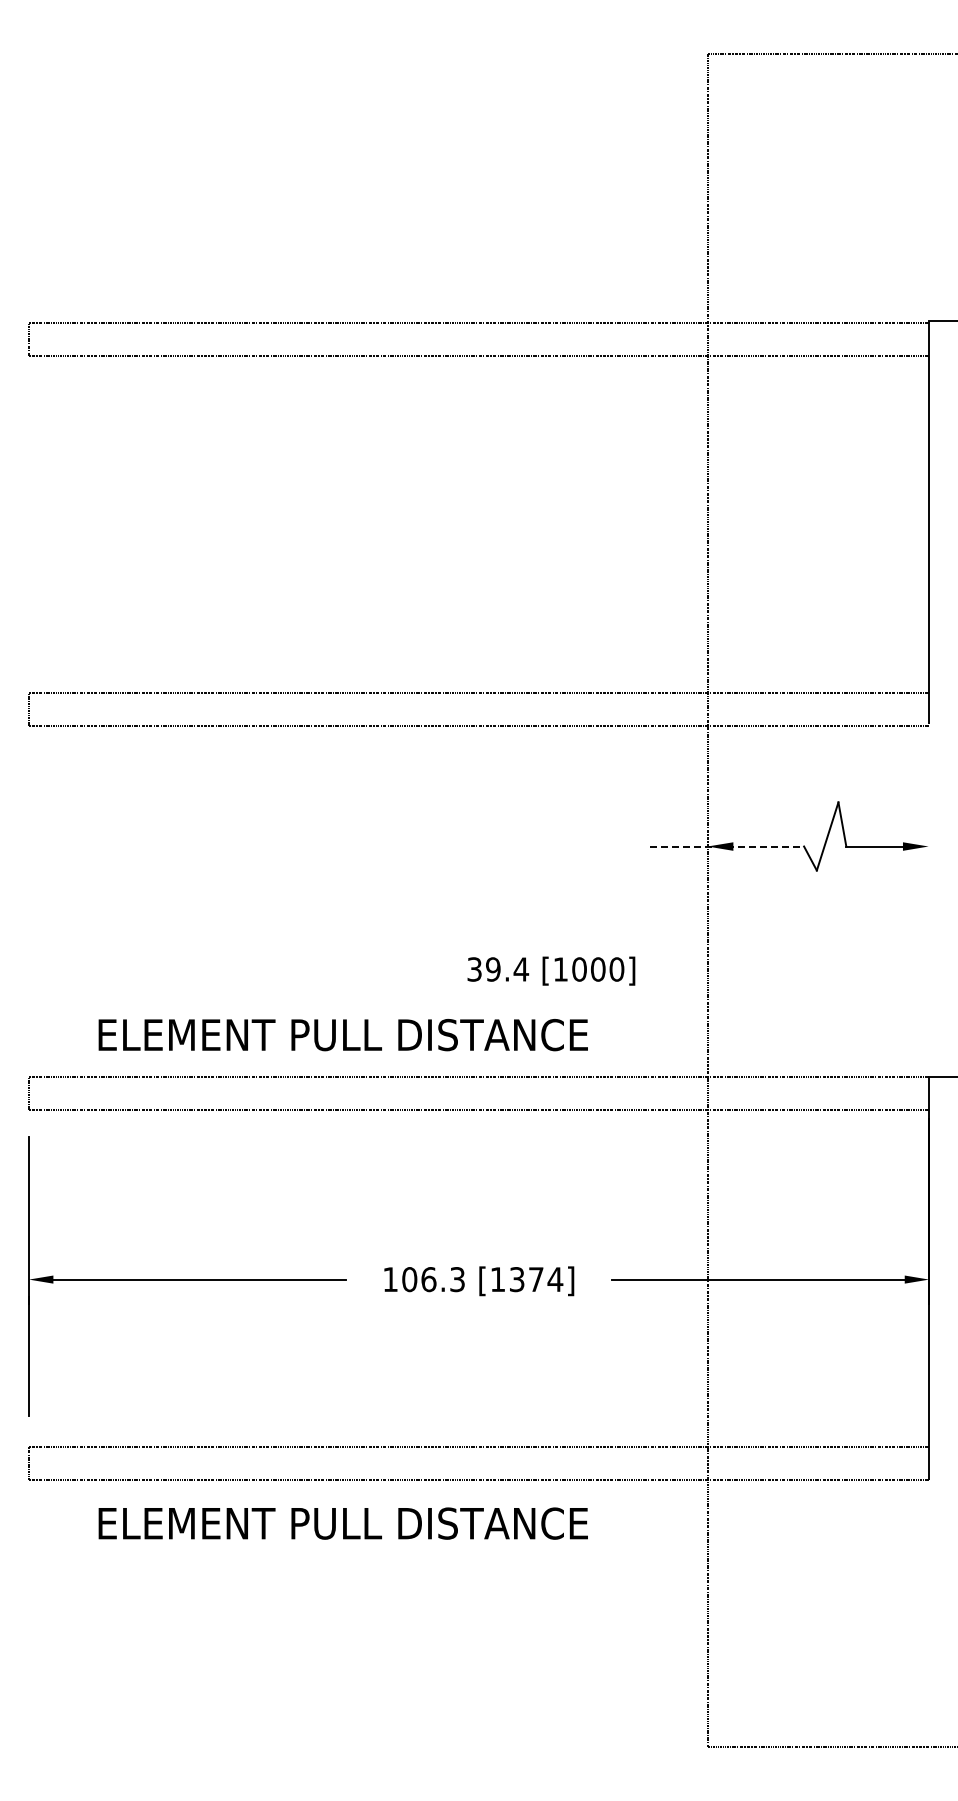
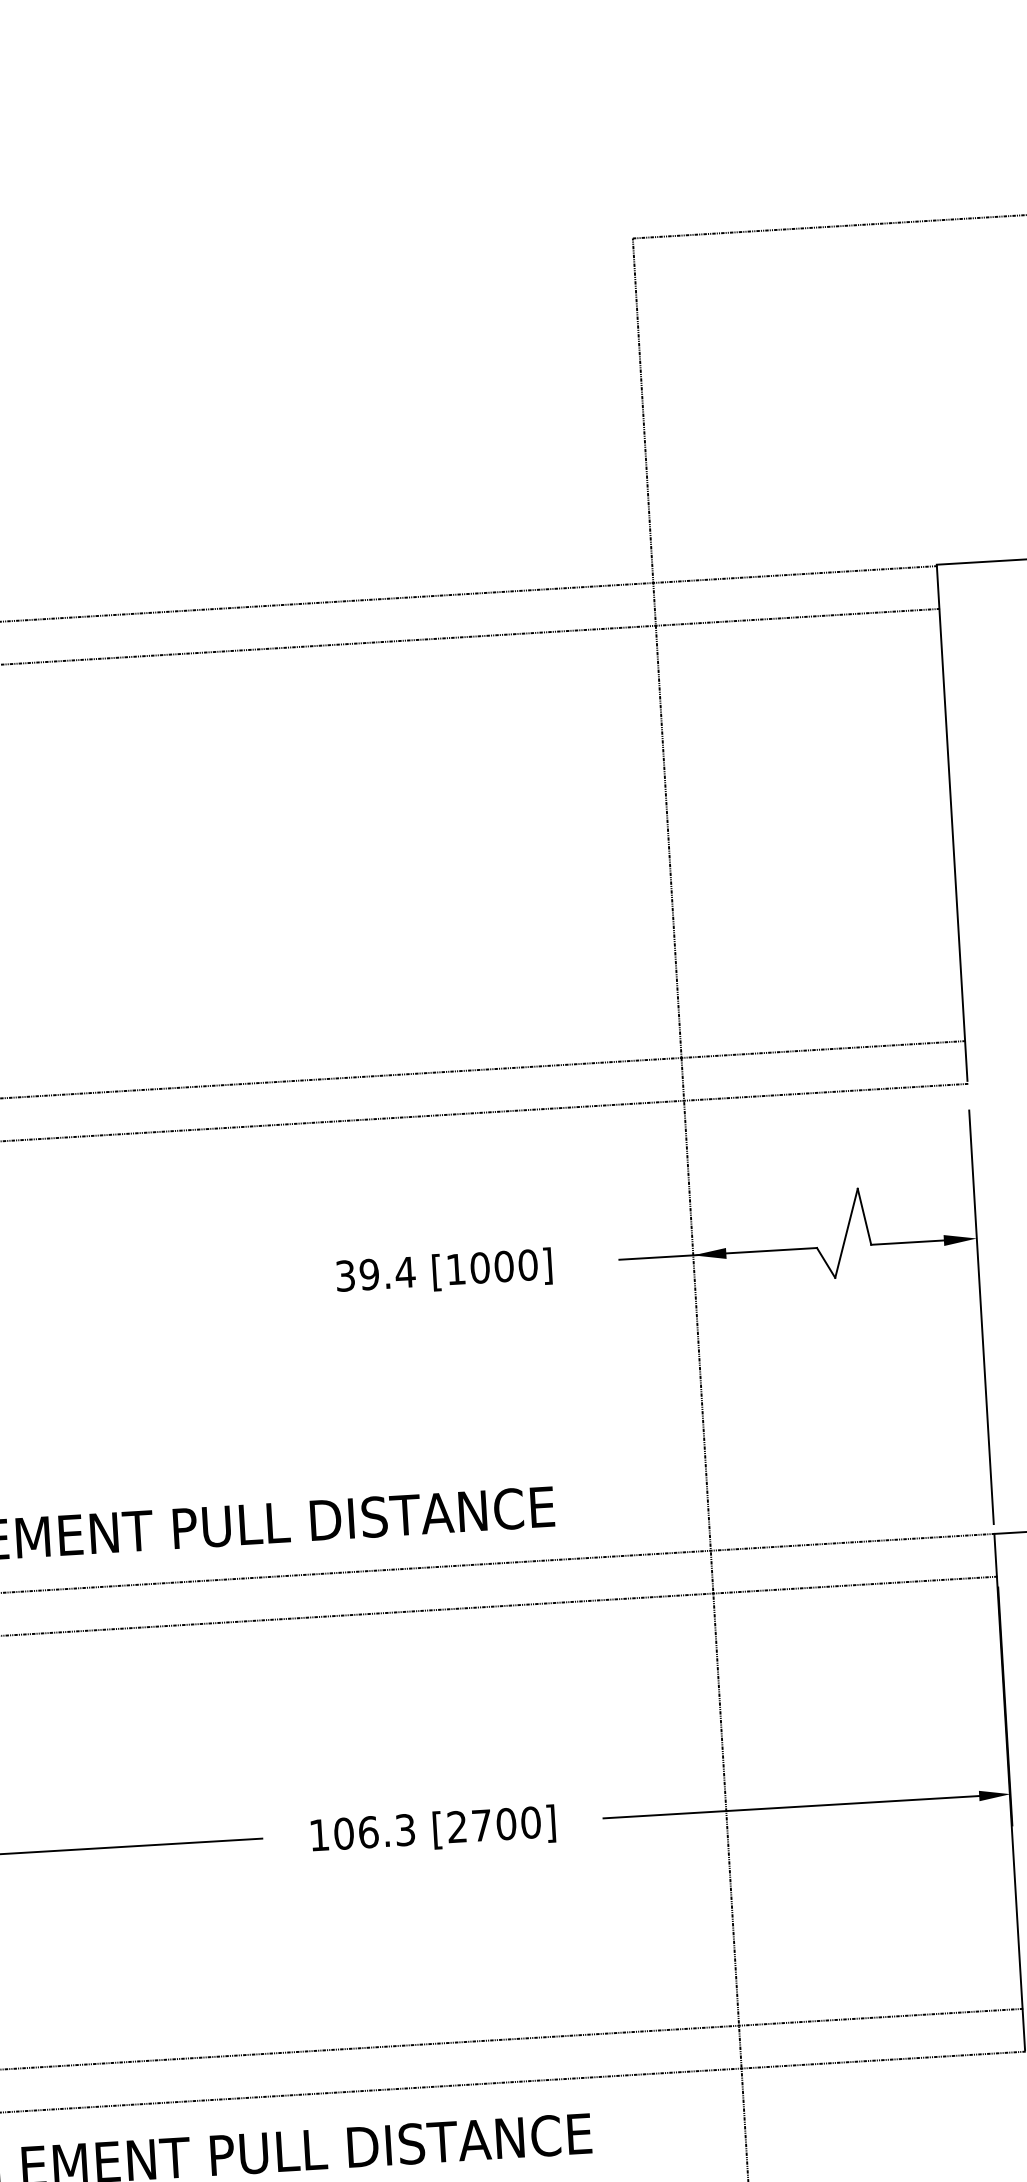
line: (727, 846) -> (718, 1253), dashed -> solid
line: (928, 907) -> (981, 1316), added
text: (551, 970) -> (444, 1271), moved
text: (526, 1279) -> (493, 1824), [1374] -> [2700]

